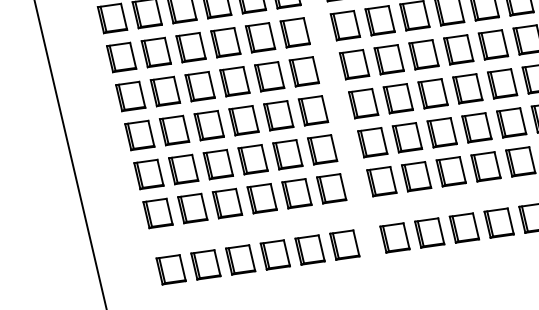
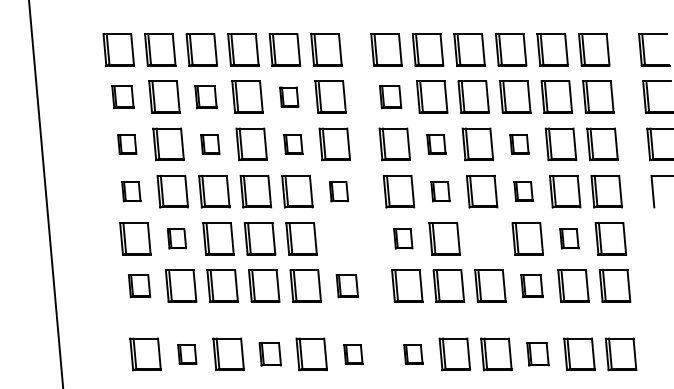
part: (345, 25) -> (390, 96), size x0.7
part: (260, 37) -> (289, 96), size x0.6
part: (190, 47) -> (205, 96), size x0.7
part: (458, 49) -> (519, 144), size x0.6
part: (121, 57) -> (122, 96), size x0.7
part: (389, 59) -> (436, 144), size x0.6
part: (269, 76) -> (293, 144), size x0.6
part: (200, 86) -> (210, 144), size x0.6
part: (467, 88) -> (523, 191), size x0.6
part: (131, 96) -> (127, 144), size x0.6
part: (398, 98) -> (440, 191), size x0.6
part: (313, 110) -> (338, 191), size x0.6
part: (511, 122) -> (569, 238), size x0.6
part: (442, 132) -> (486, 238), removed
part: (140, 135) -> (131, 191), size x0.6
part: (372, 142) -> (403, 238), size x0.6
part: (322, 149) -> (343, 238), removed
part: (485, 166) -> (531, 285), size x0.7
part: (183, 169) -> (176, 238), size x0.6
part: (331, 188) -> (347, 285), size x0.7
part: (157, 212) -> (139, 285), size x0.7
part: (498, 223) -> (537, 354), size x0.7
part: (395, 238) -> (413, 354), size x0.6
part: (344, 245) -> (353, 354), size x0.6
part: (275, 255) -> (270, 354), size x0.7
part: (206, 264) -> (187, 354), size x0.6

